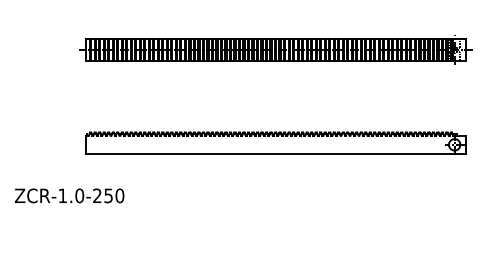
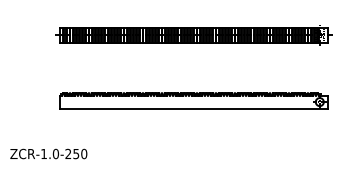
text: (69, 195) -> (48, 153), moved

